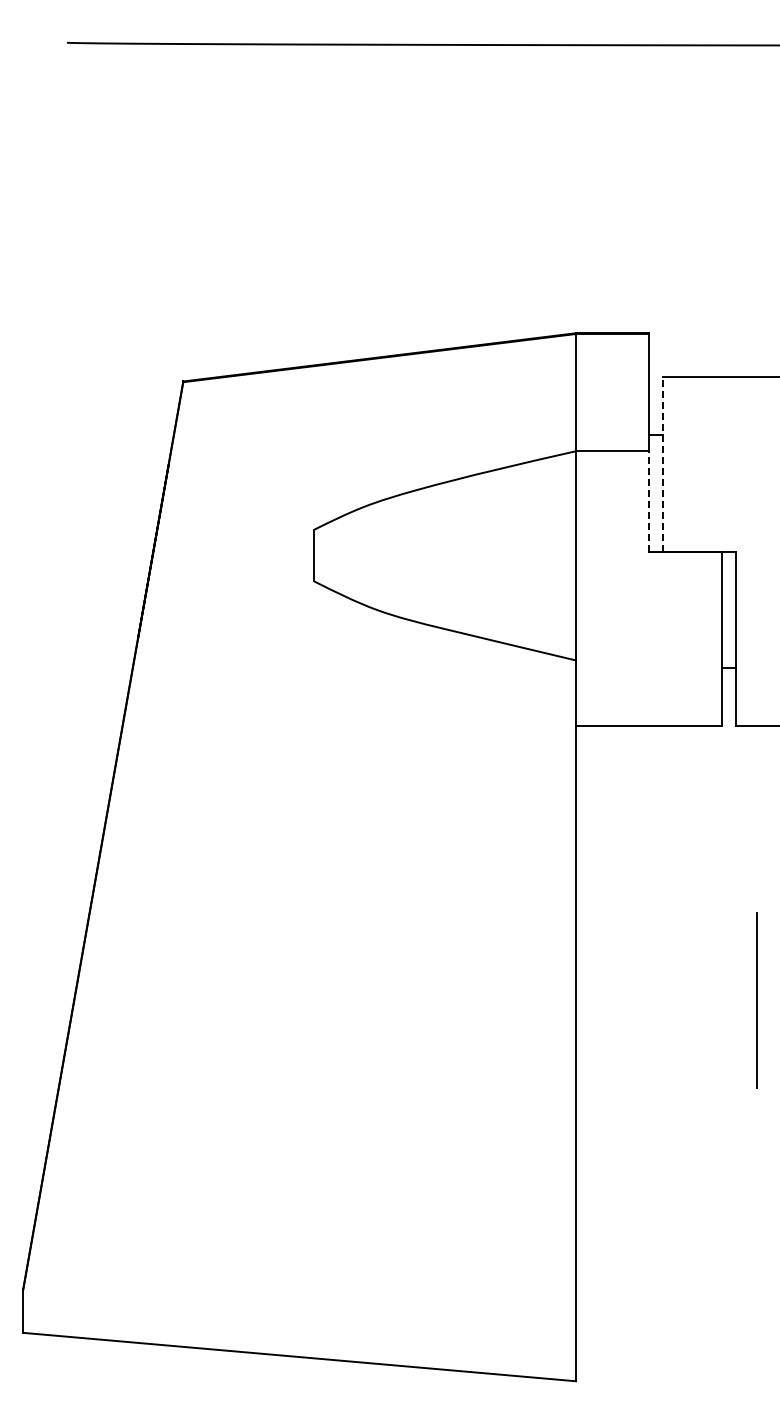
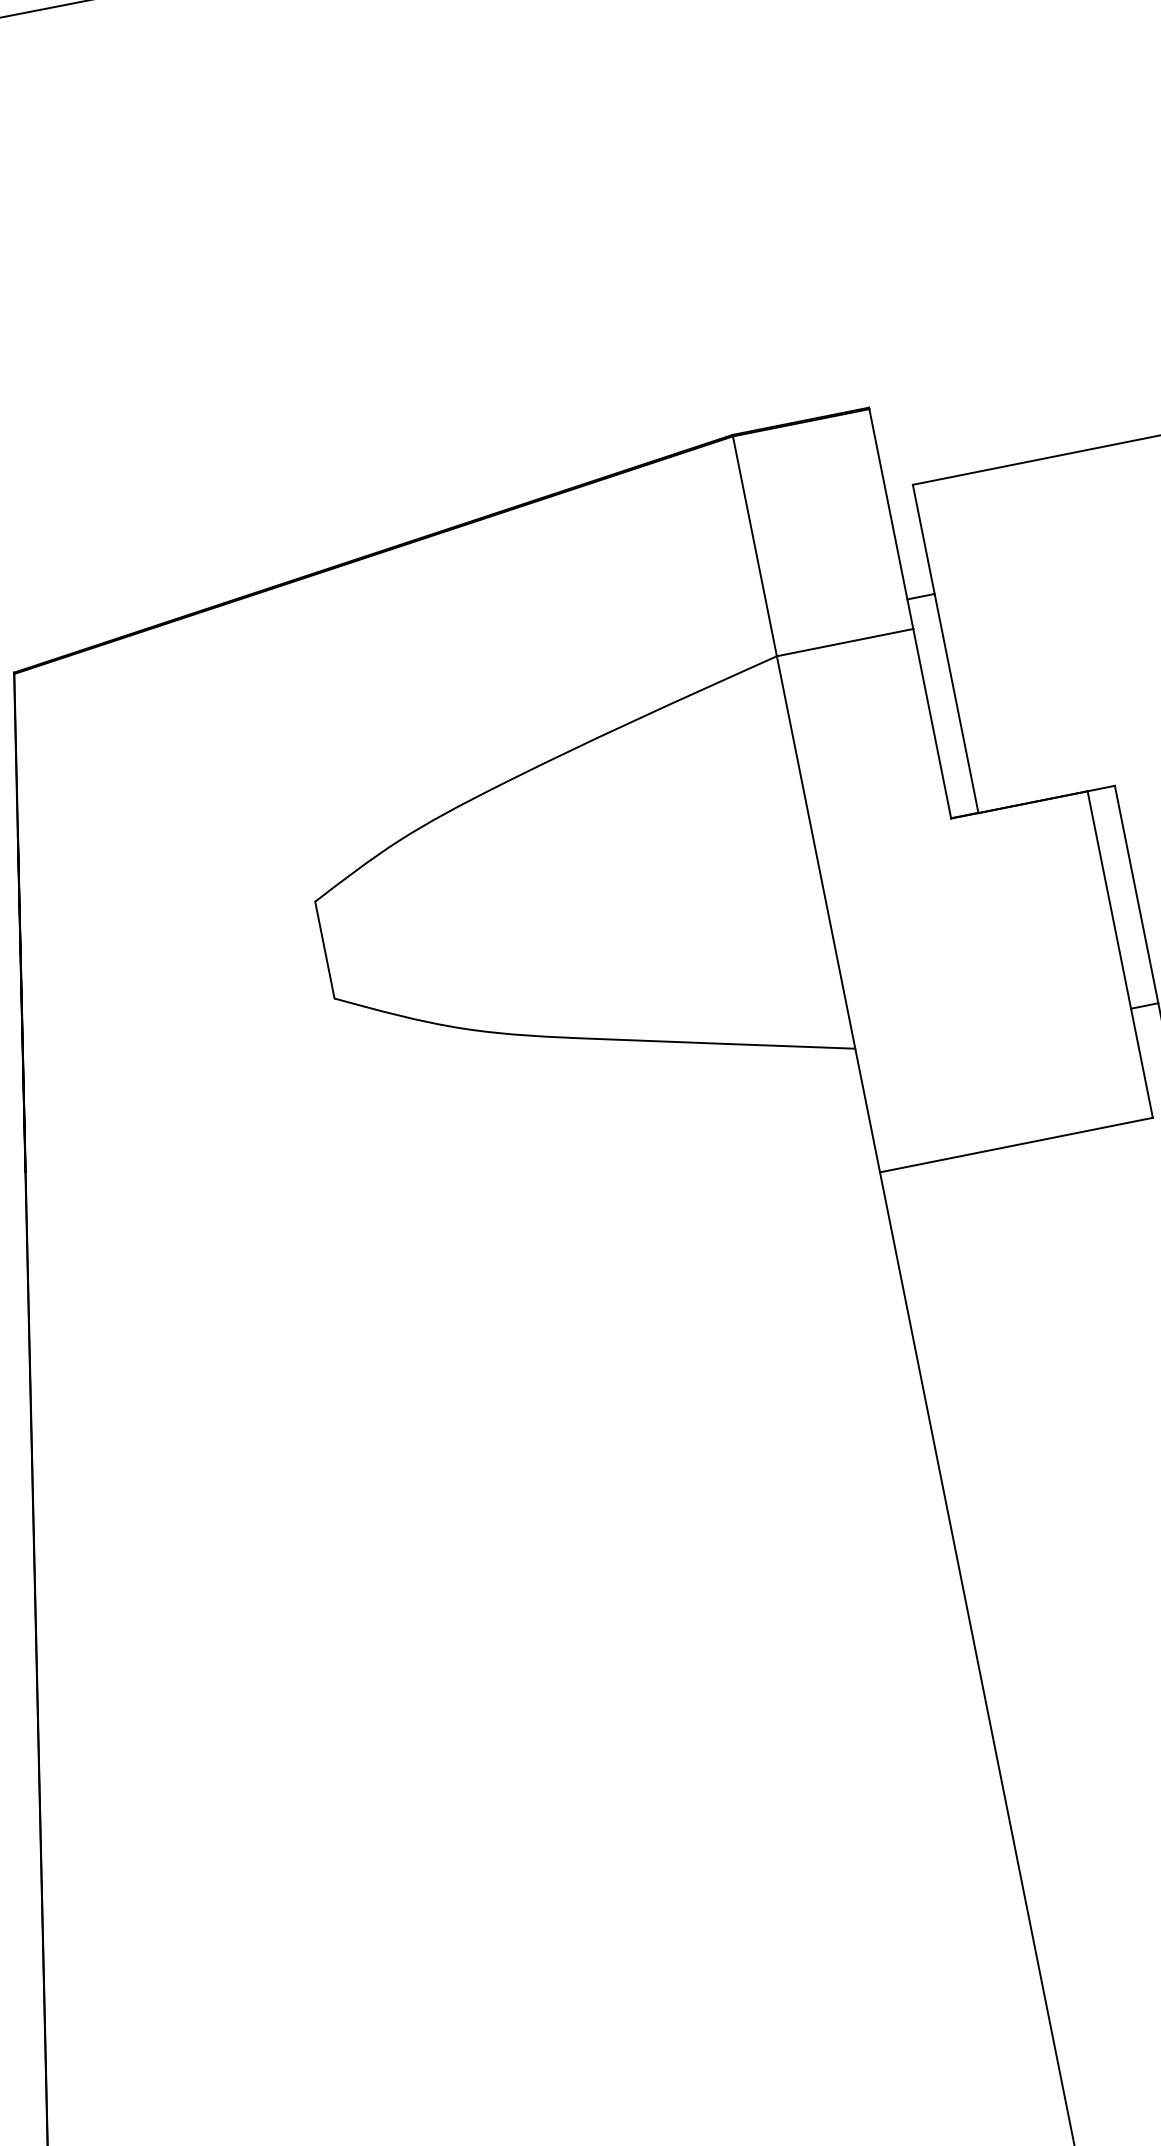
line: (663, 464) -> (945, 648), dashed -> solid
line: (648, 501) -> (931, 723), dashed -> solid

